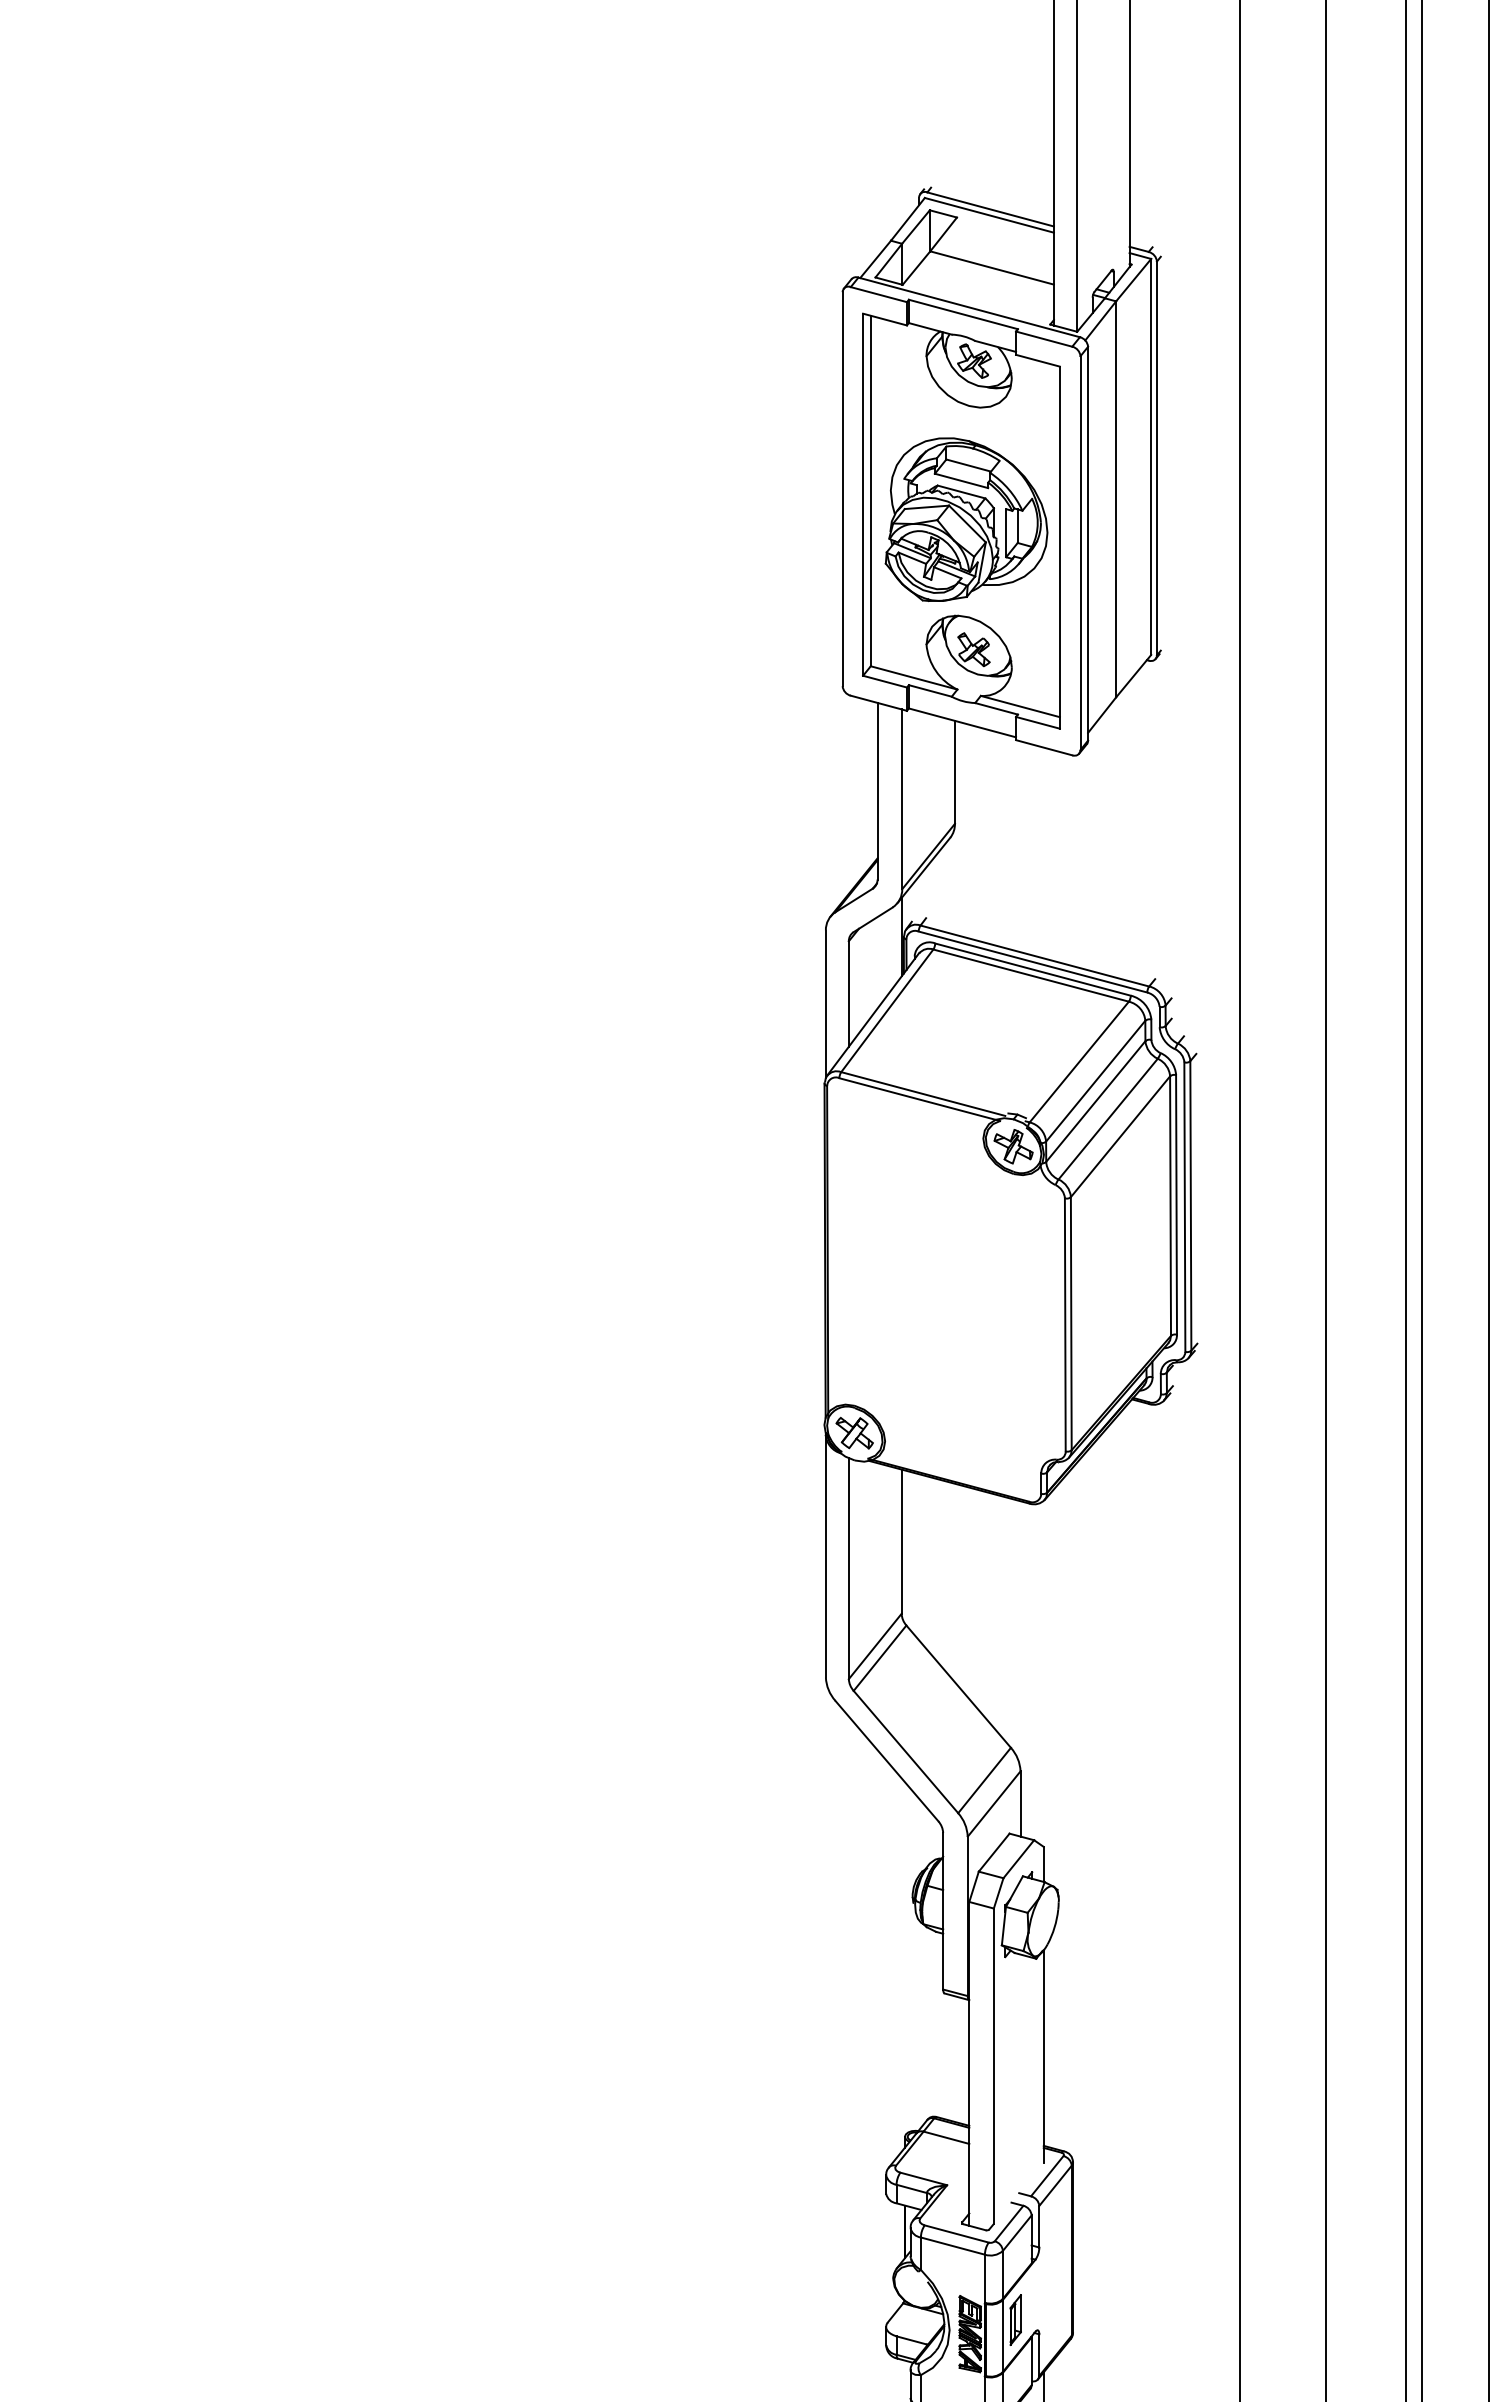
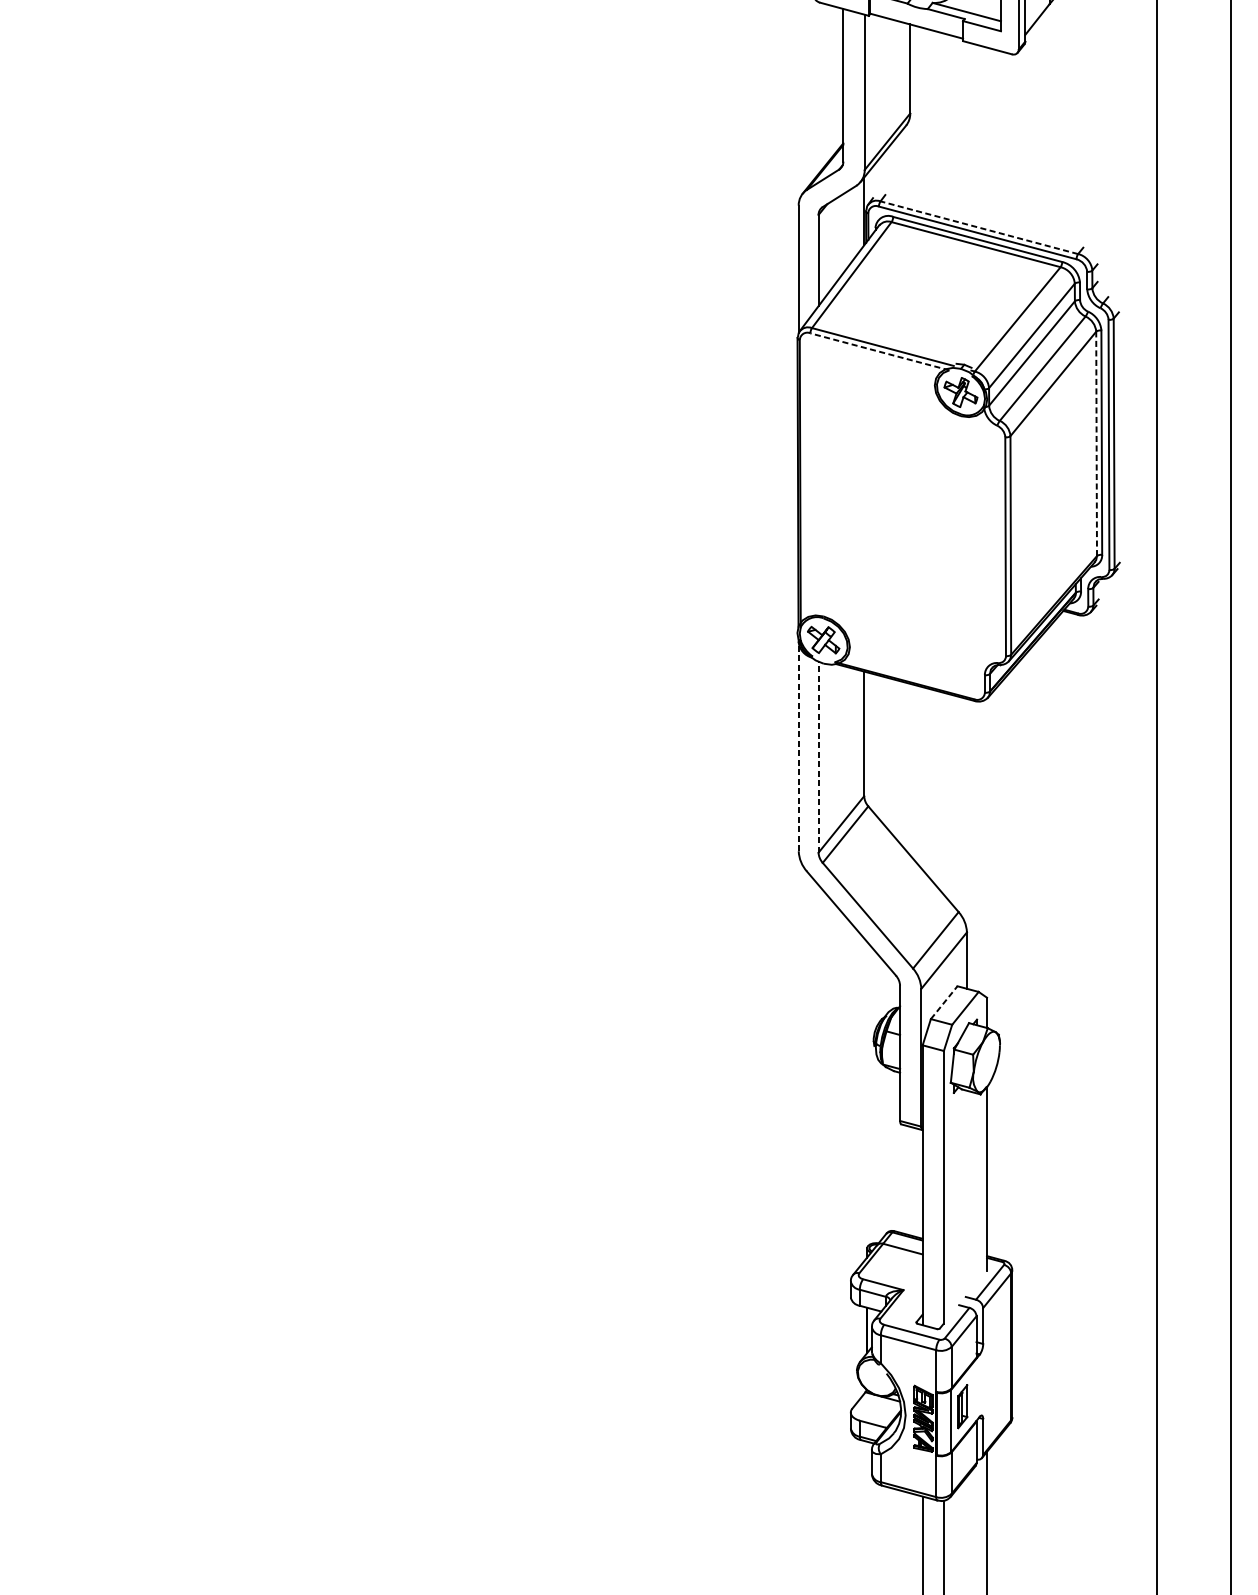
line: (1034, 955) -> (979, 227), solid -> dashed
line: (919, 1099) -> (879, 351), solid -> dashed
line: (1170, 1206) -> (1096, 444), solid -> dashed
line: (825, 1556) -> (798, 746), solid -> dashed
line: (848, 1568) -> (818, 757), solid -> dashed
line: (994, 1852) -> (944, 1002), solid -> dashed

